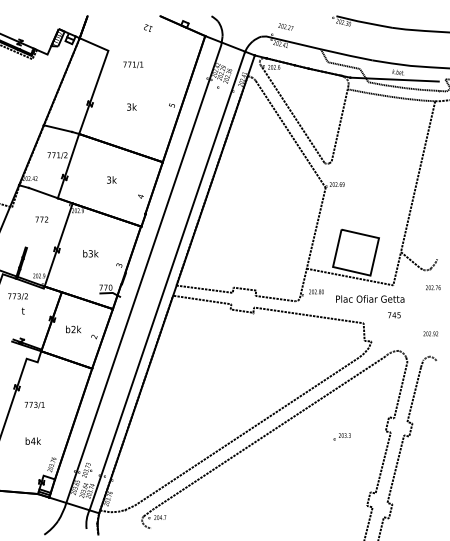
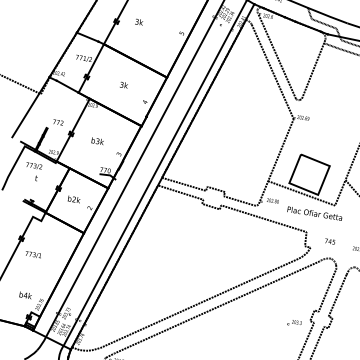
text: (131, 106) -> (139, 21), moved
text: (41, 219) -> (57, 122), moved
text: (394, 315) -> (330, 241), moved
part: (341, 436) -> (294, 322), moved
text: (32, 440) -> (25, 294), moved

